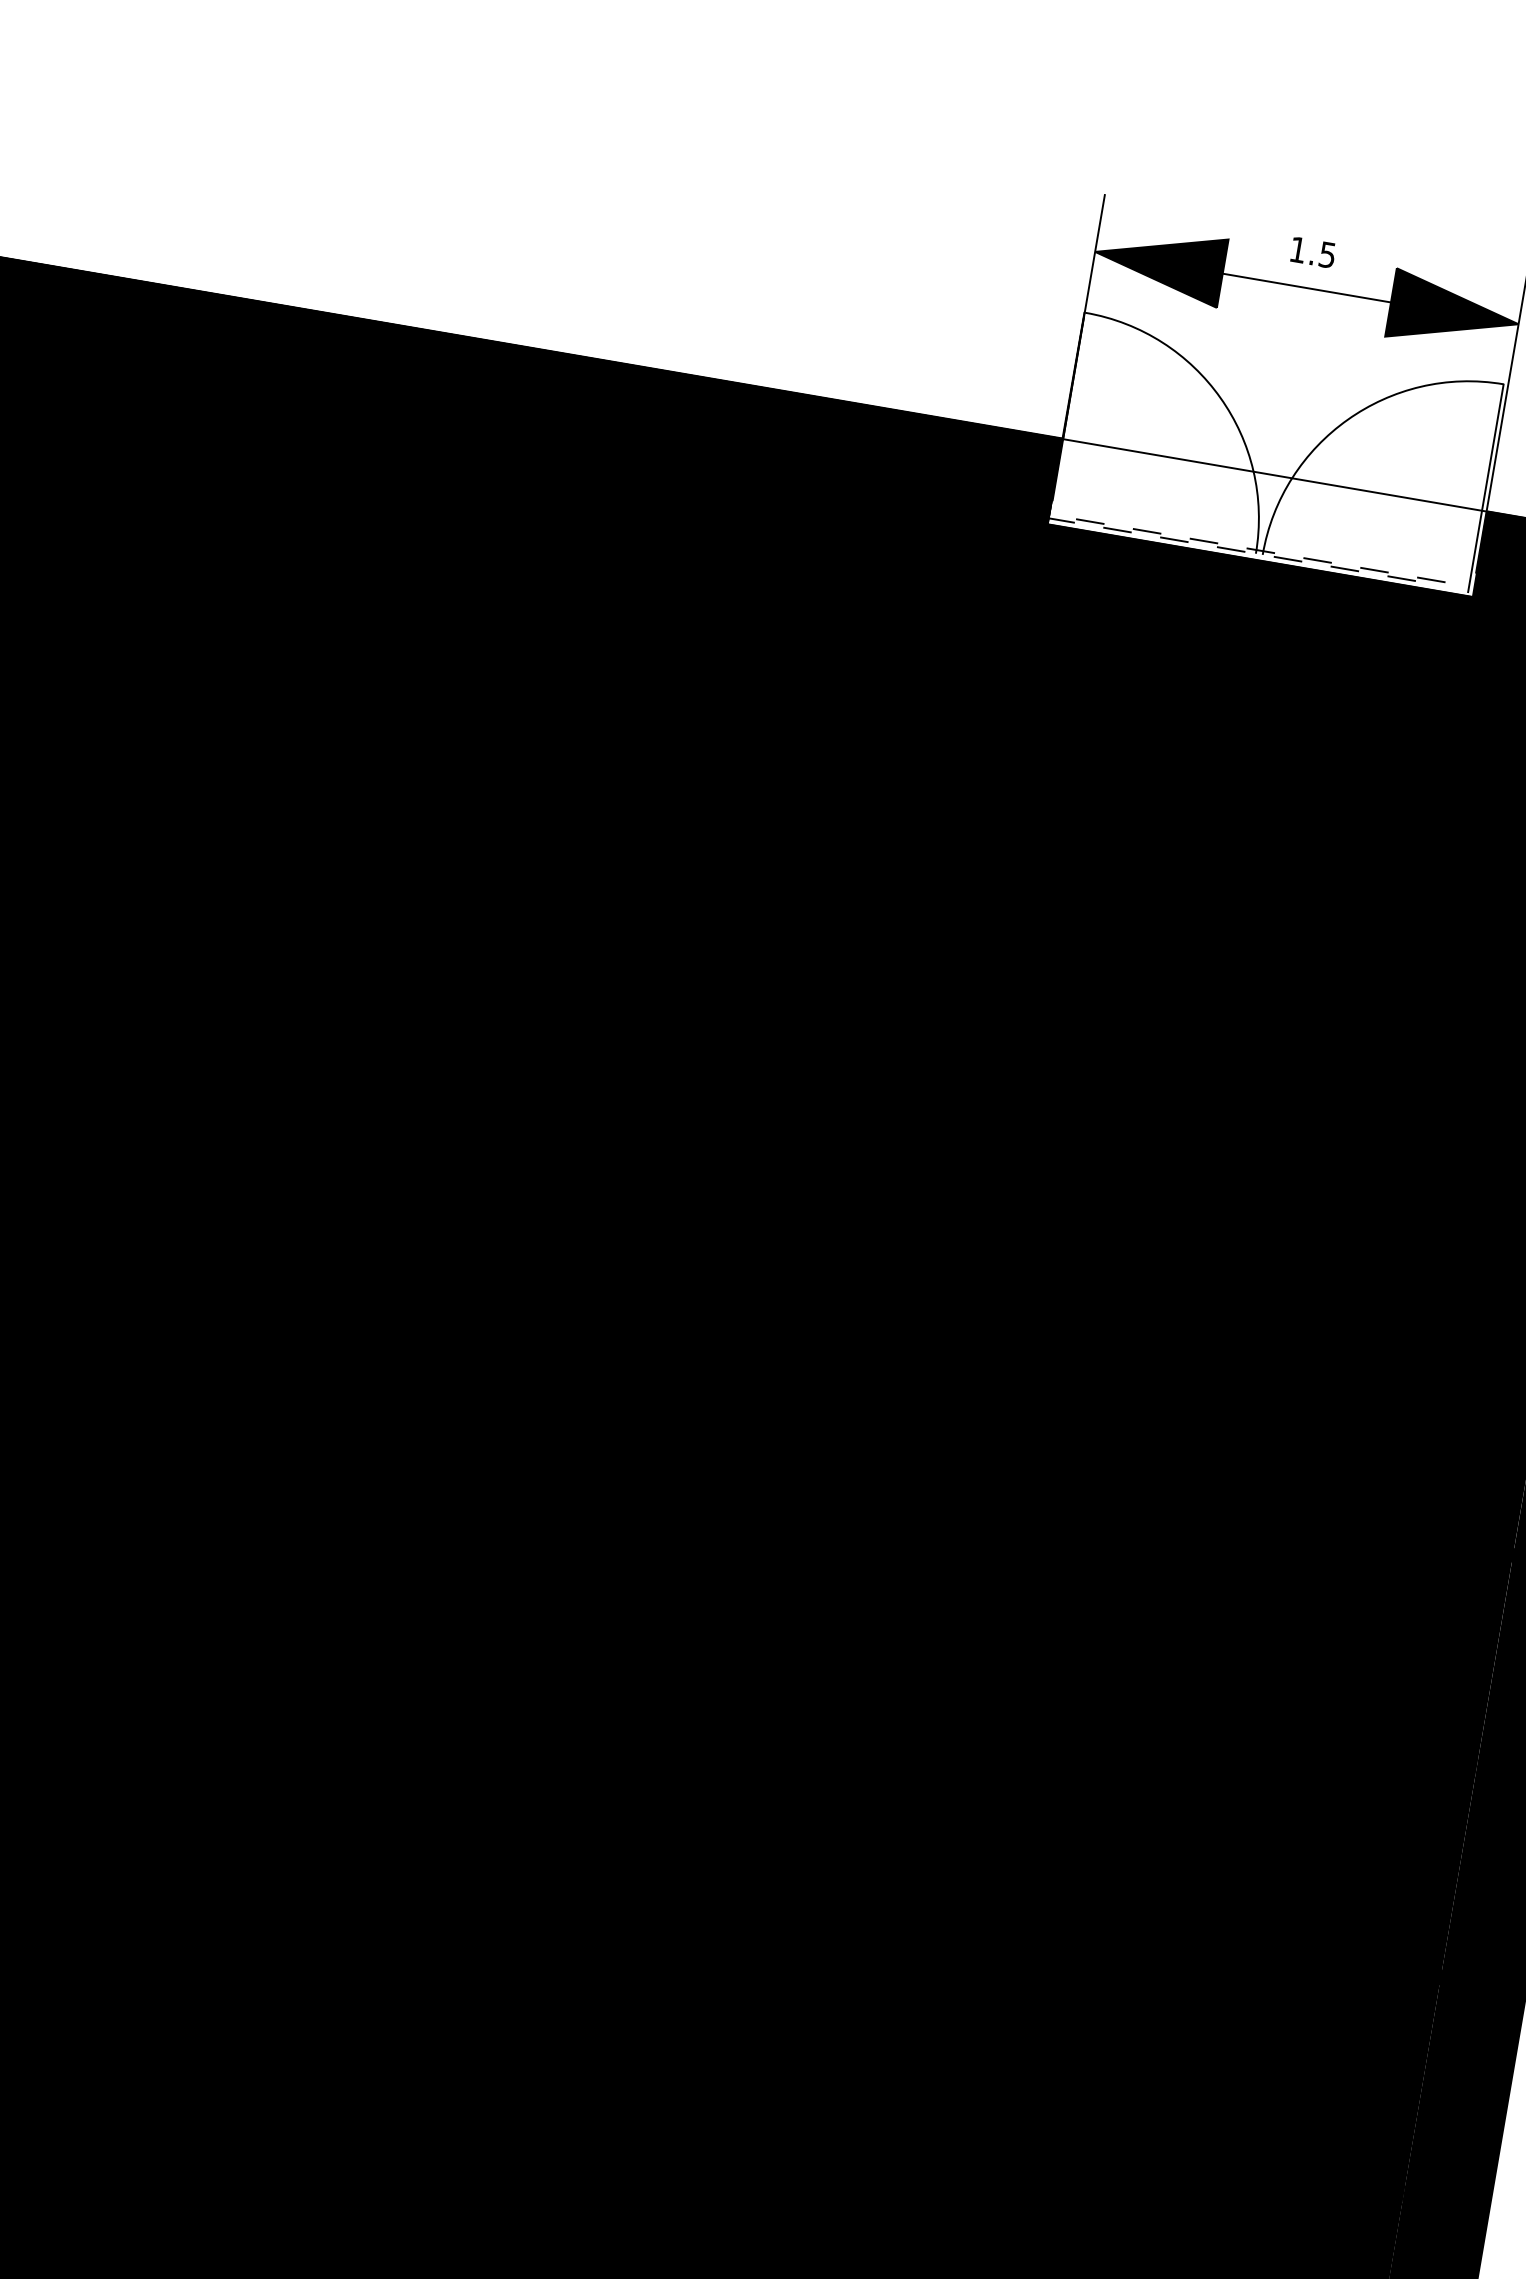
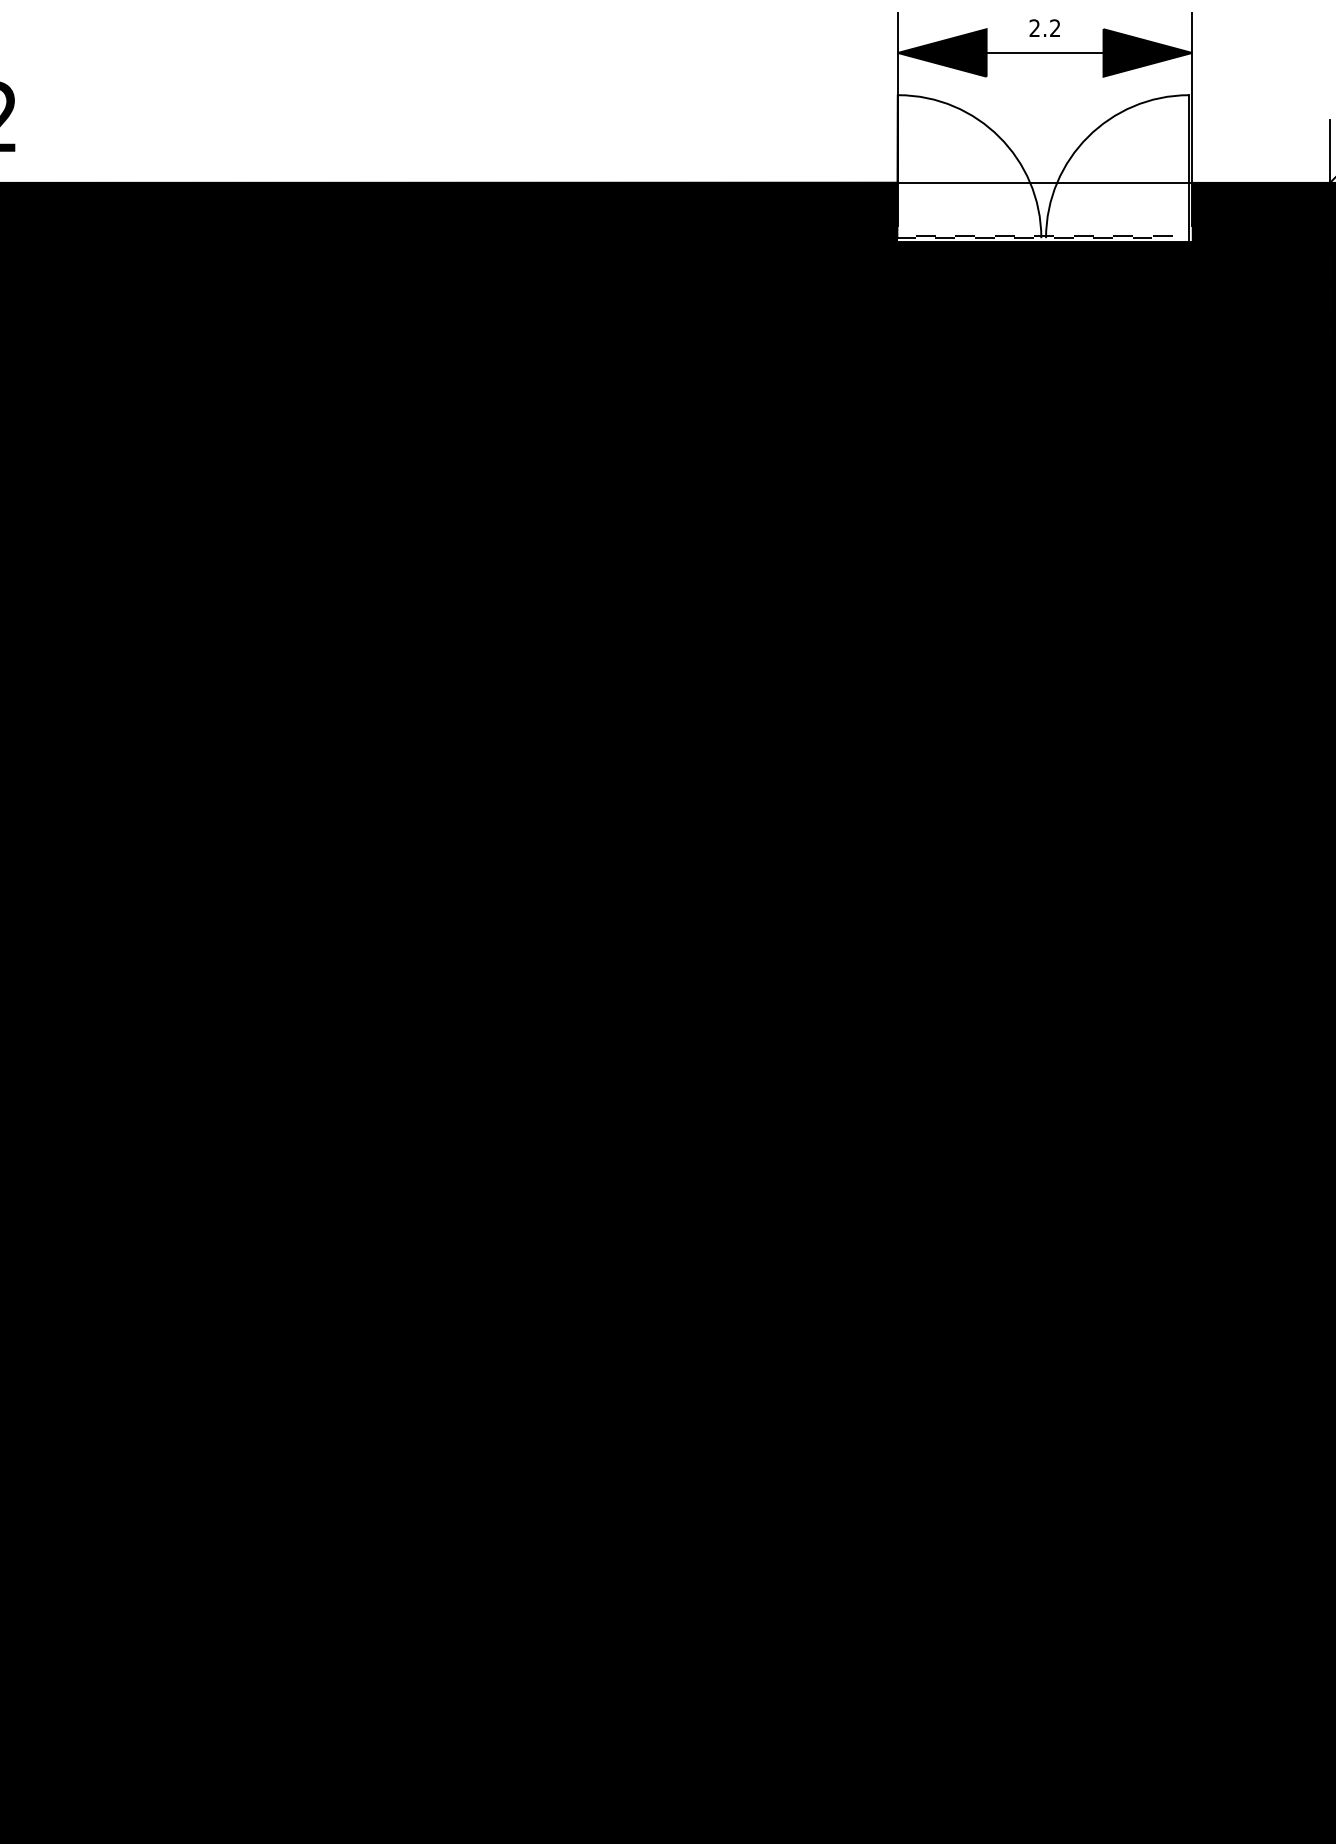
text: (1312, 252) -> (1044, 28), 1.5 -> 2.2

